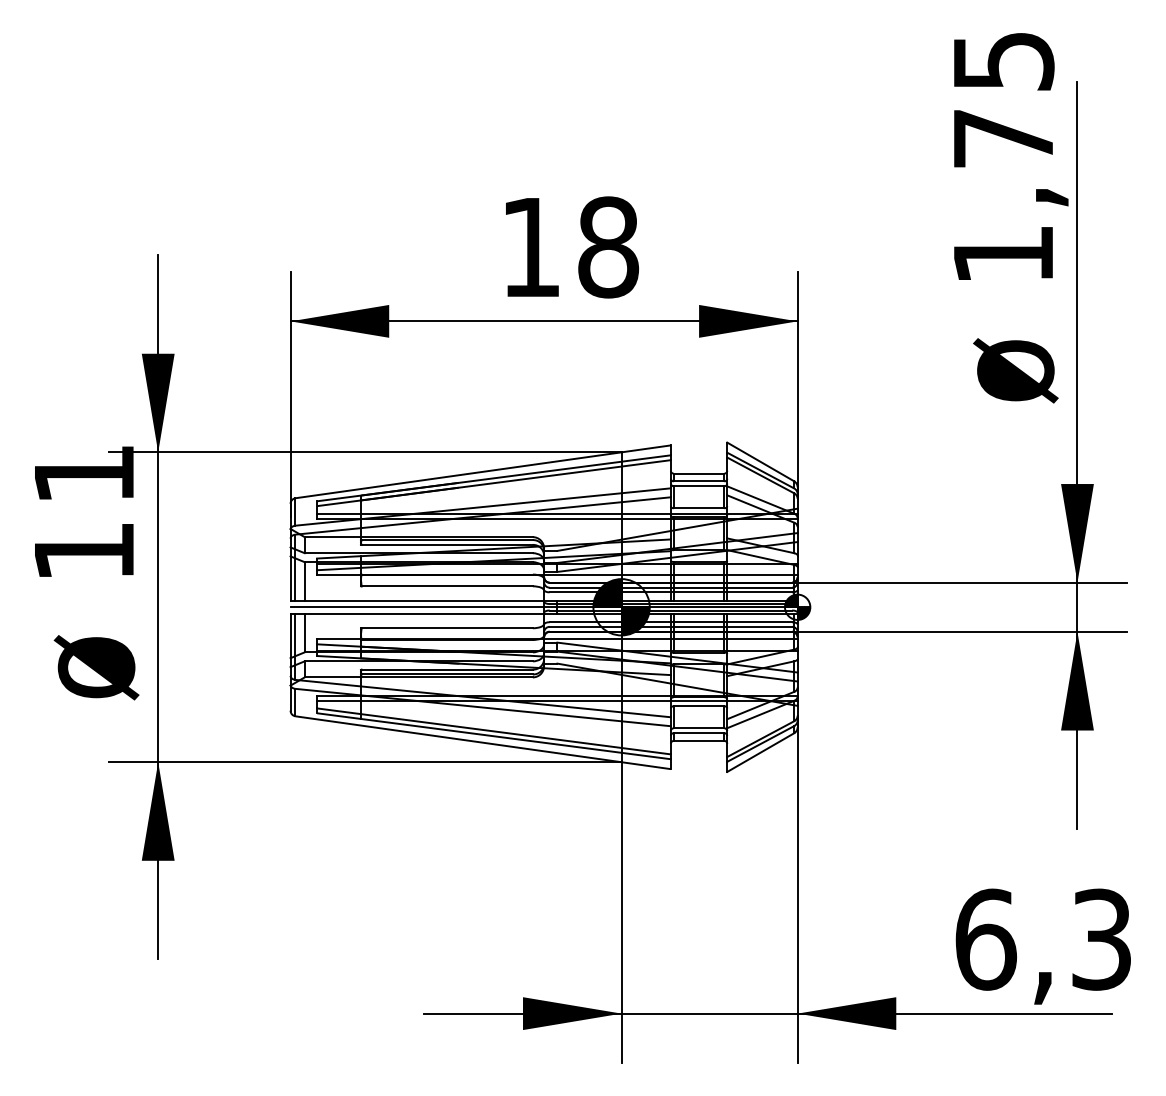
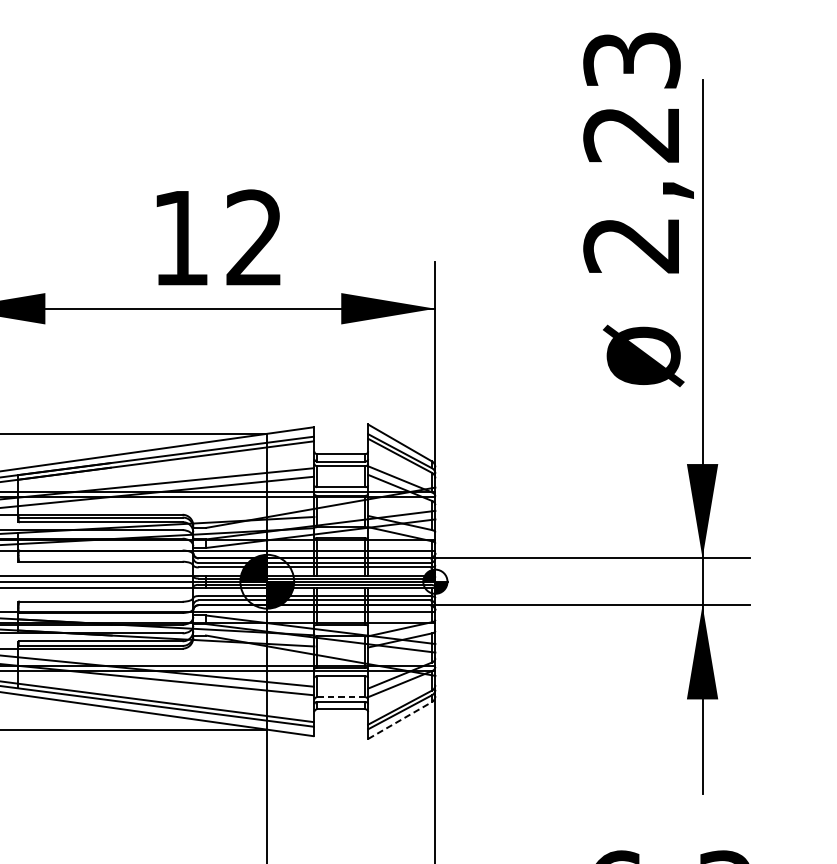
text: (1003, 158) -> (631, 153), 1,75 -> 2,23
text: (608, 247) -> (254, 238), 18 -> 12
line: (699, 728) -> (341, 697), solid -> dashed
line: (760, 752) -> (399, 720), solid -> dashed

